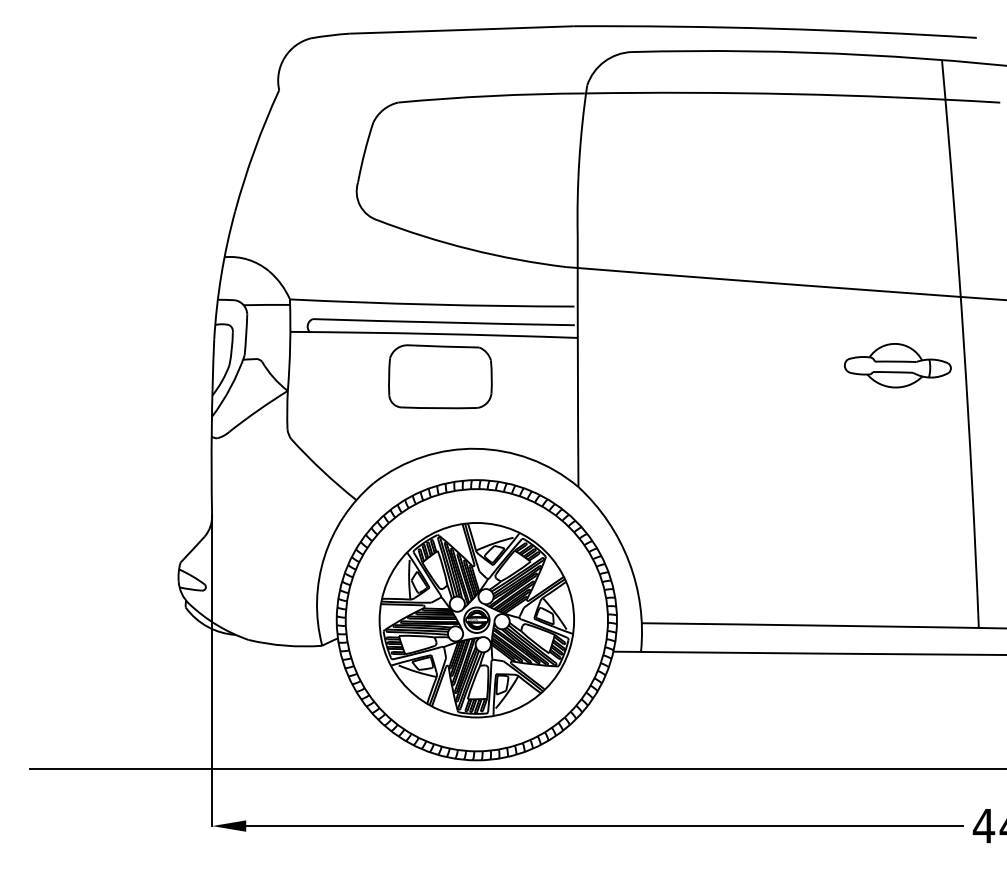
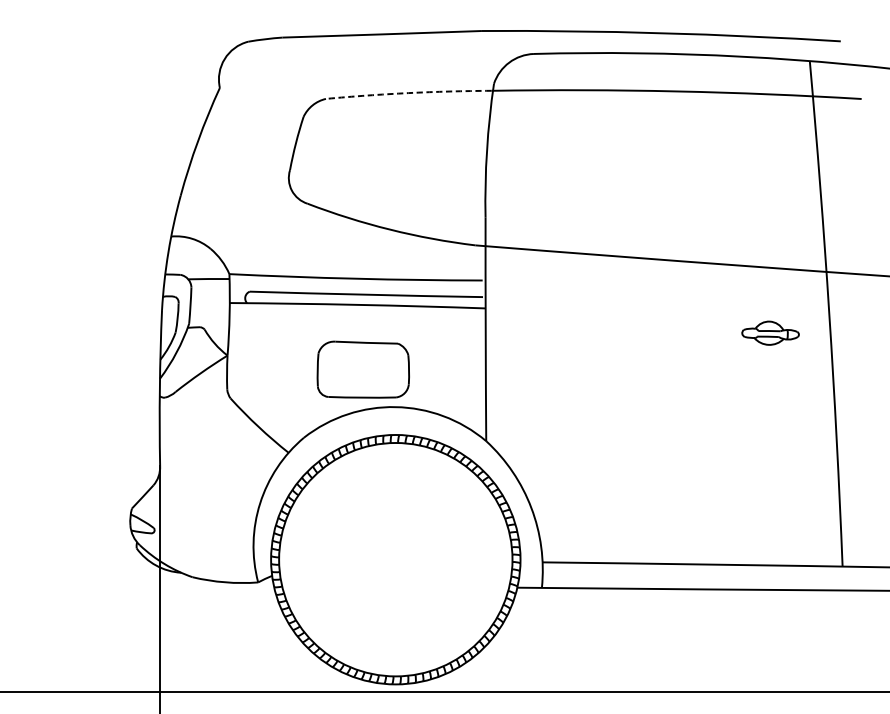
arc: (491, 96) -> (408, 93), solid -> dashed
part: (897, 365) -> (770, 332), size x0.6
part: (440, 376) -> (363, 369), moved
part: (476, 620) -> (395, 559), removed

